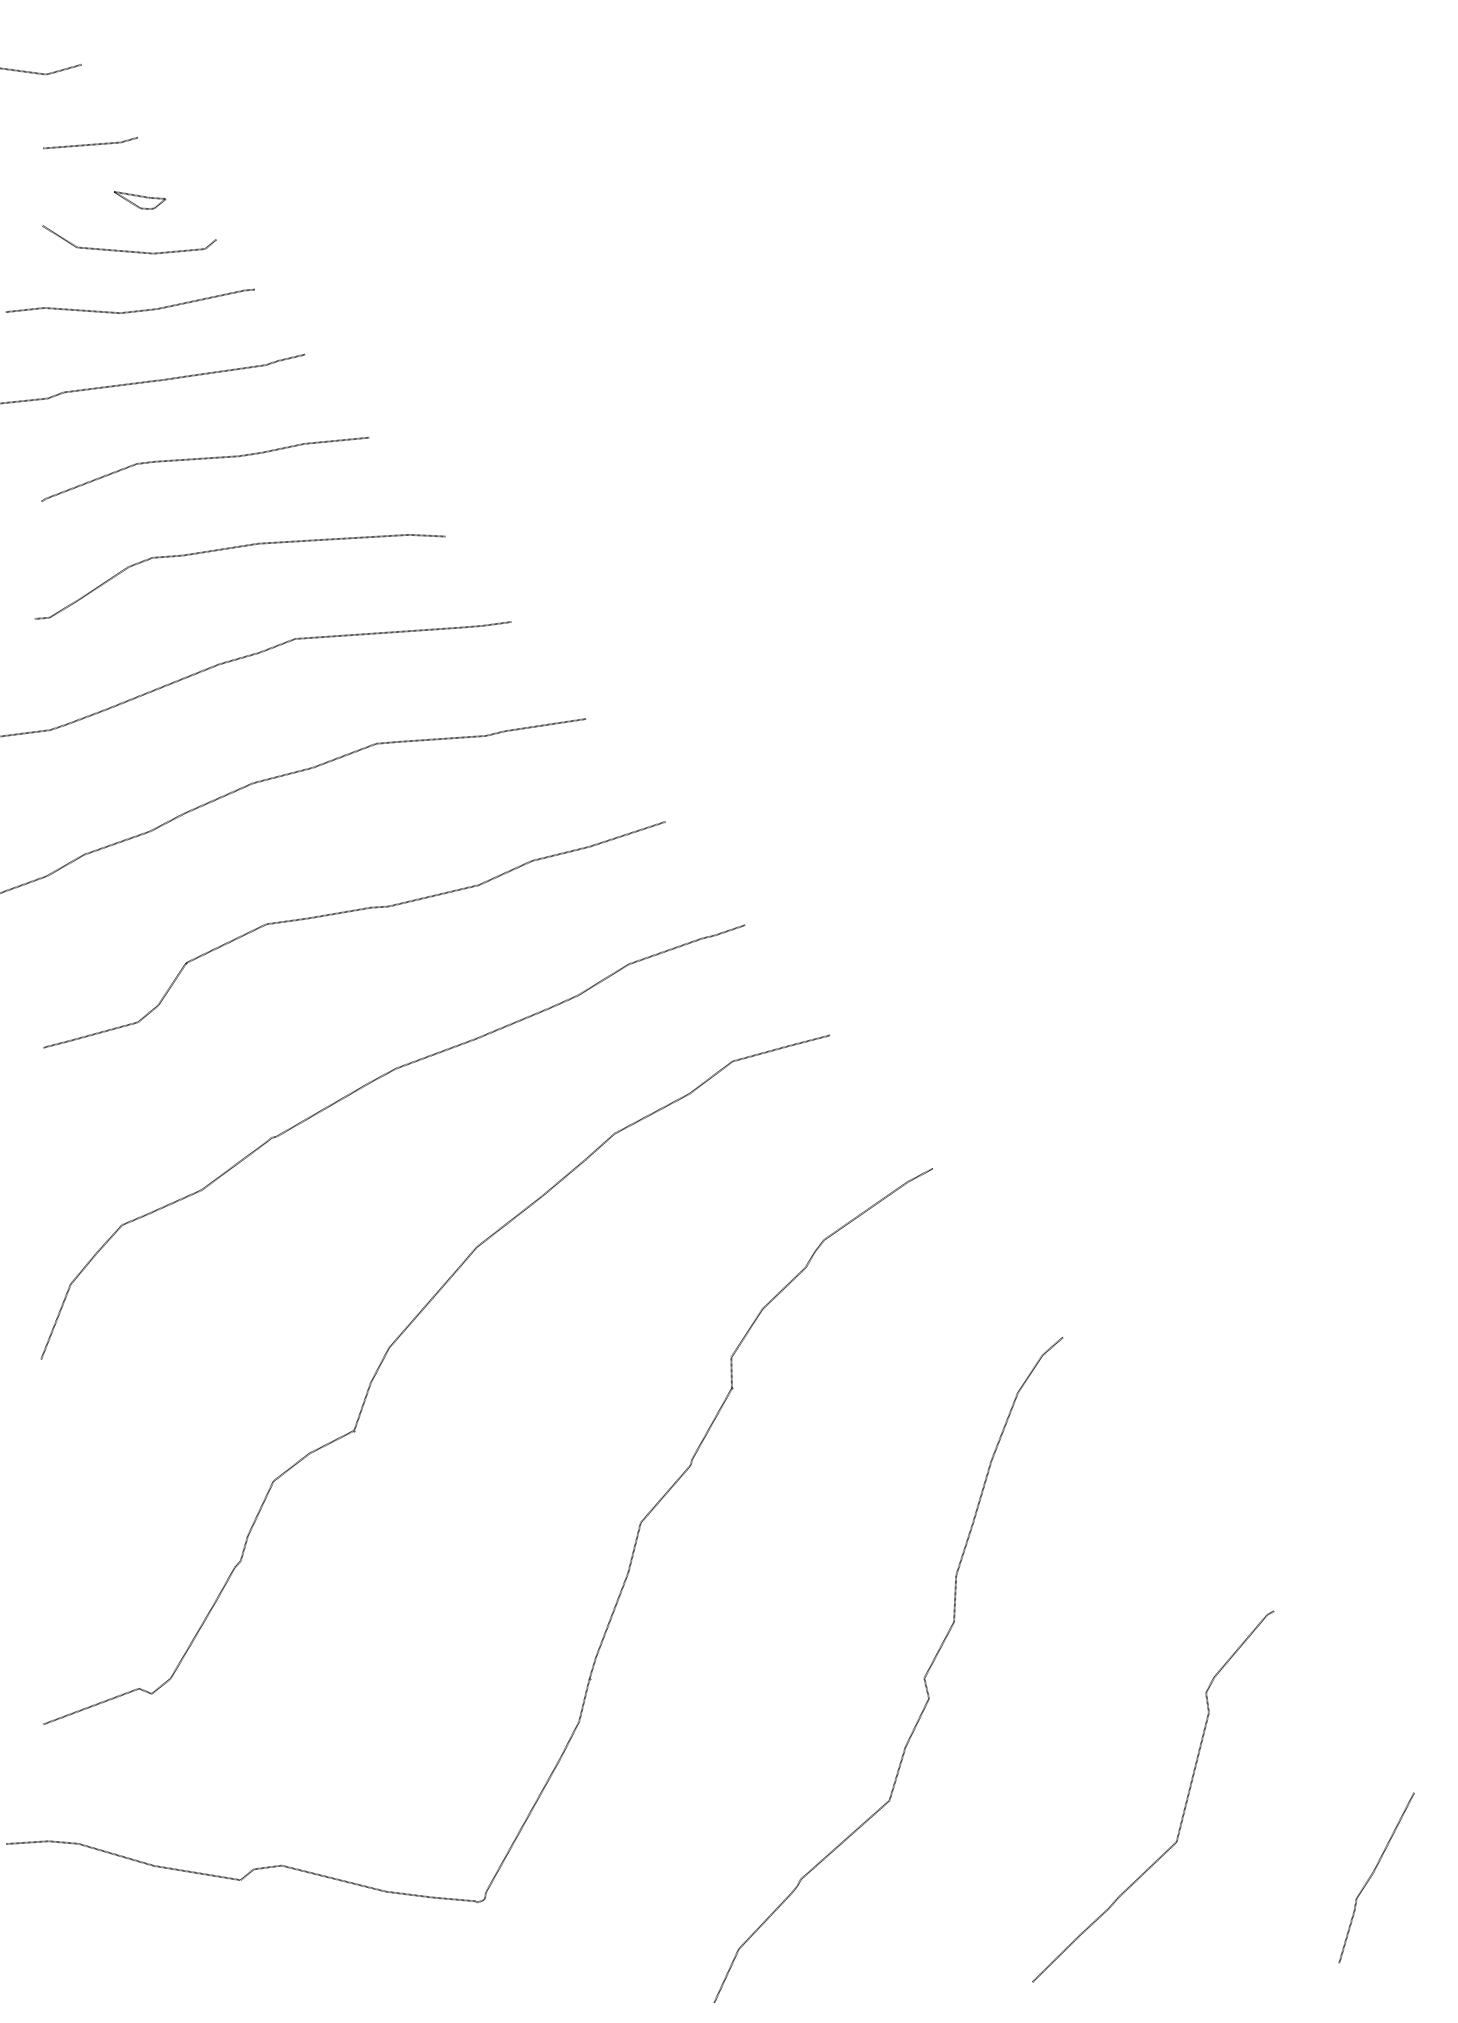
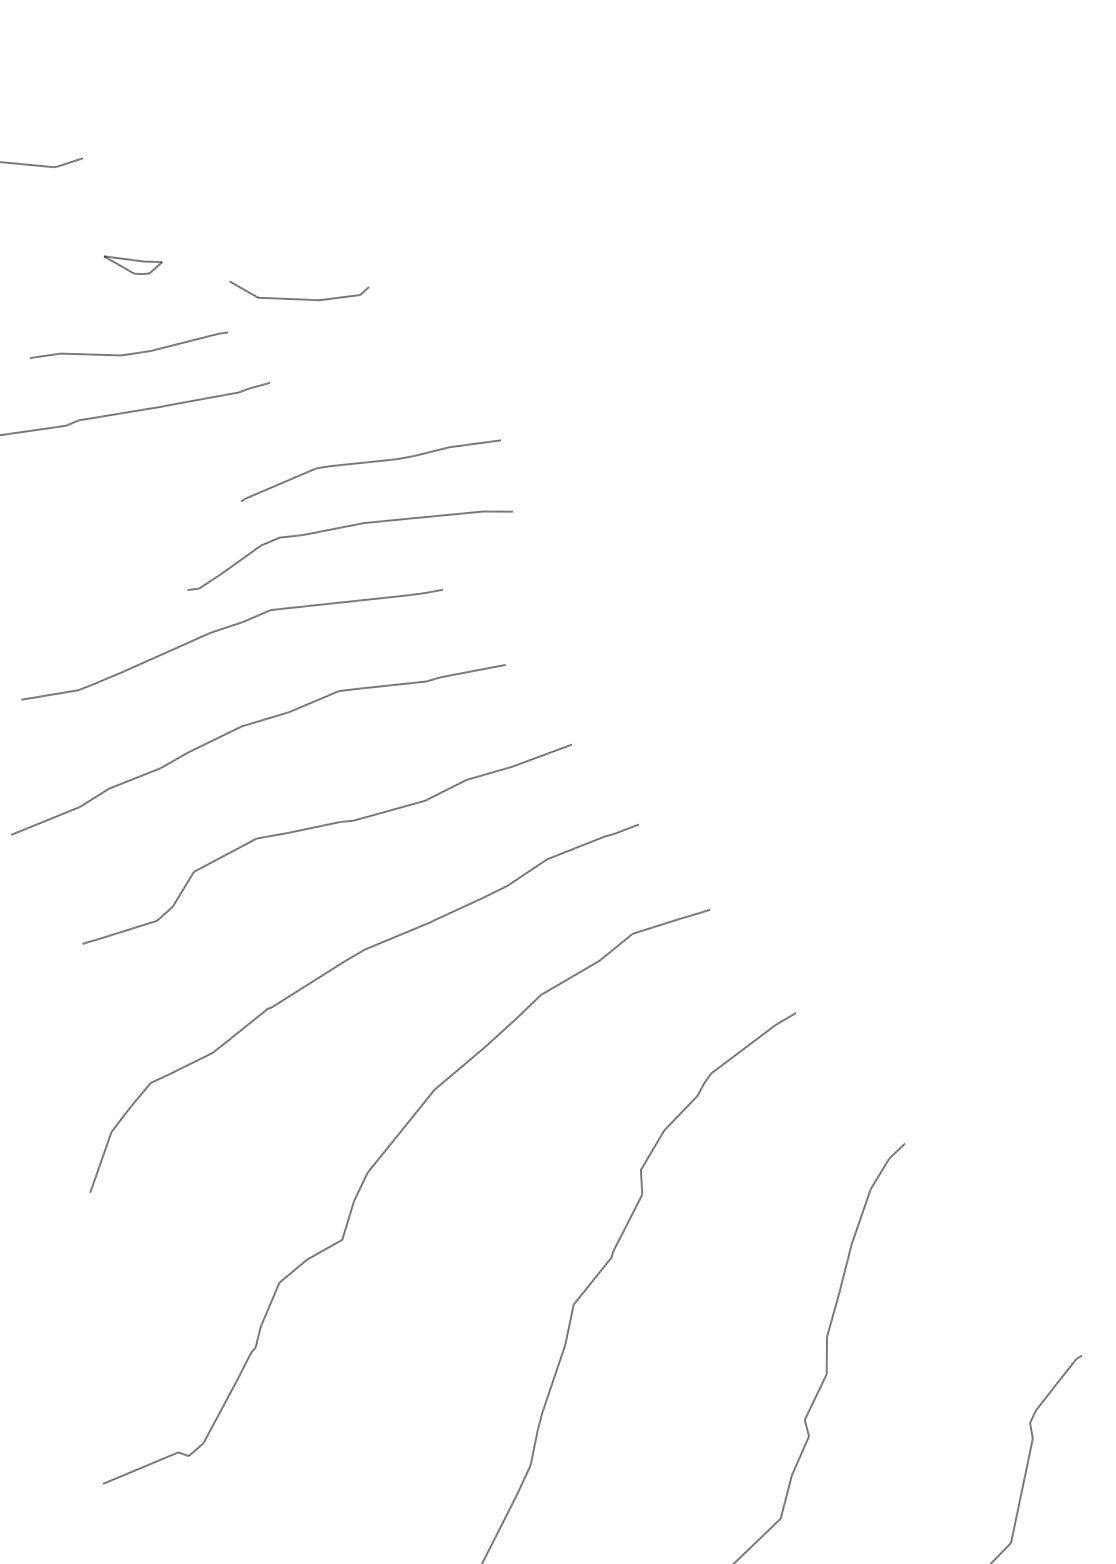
line: (90, 144) -> (92, 221), removed
part: (140, 200) -> (133, 264), size x1.4
line: (129, 250) -> (299, 298), moved
curve: (205, 459) -> (370, 462), moved
curve: (234, 548) -> (344, 527), moved

